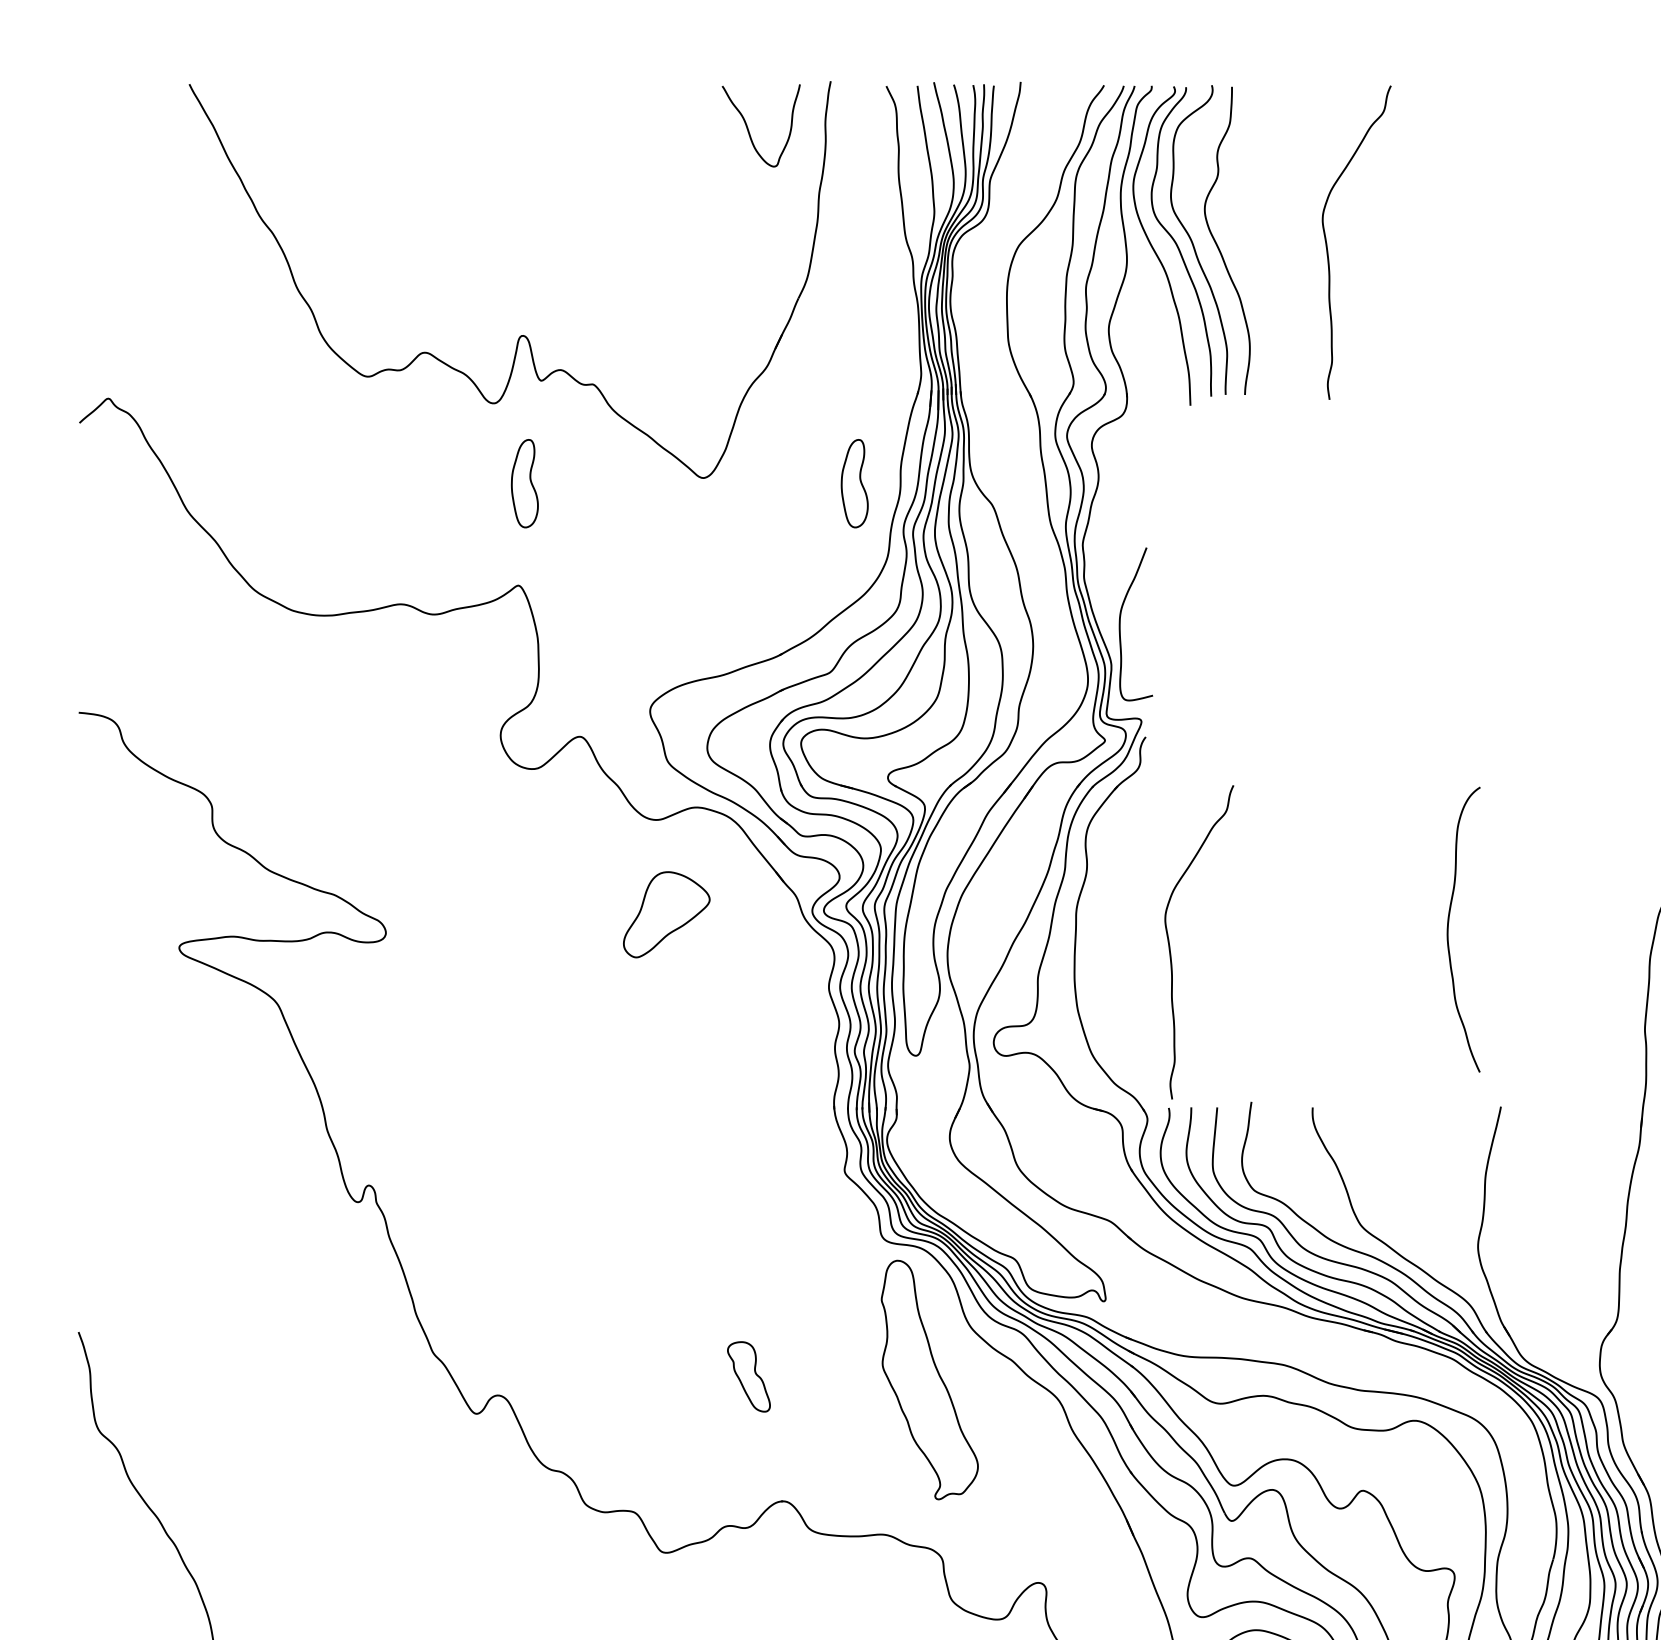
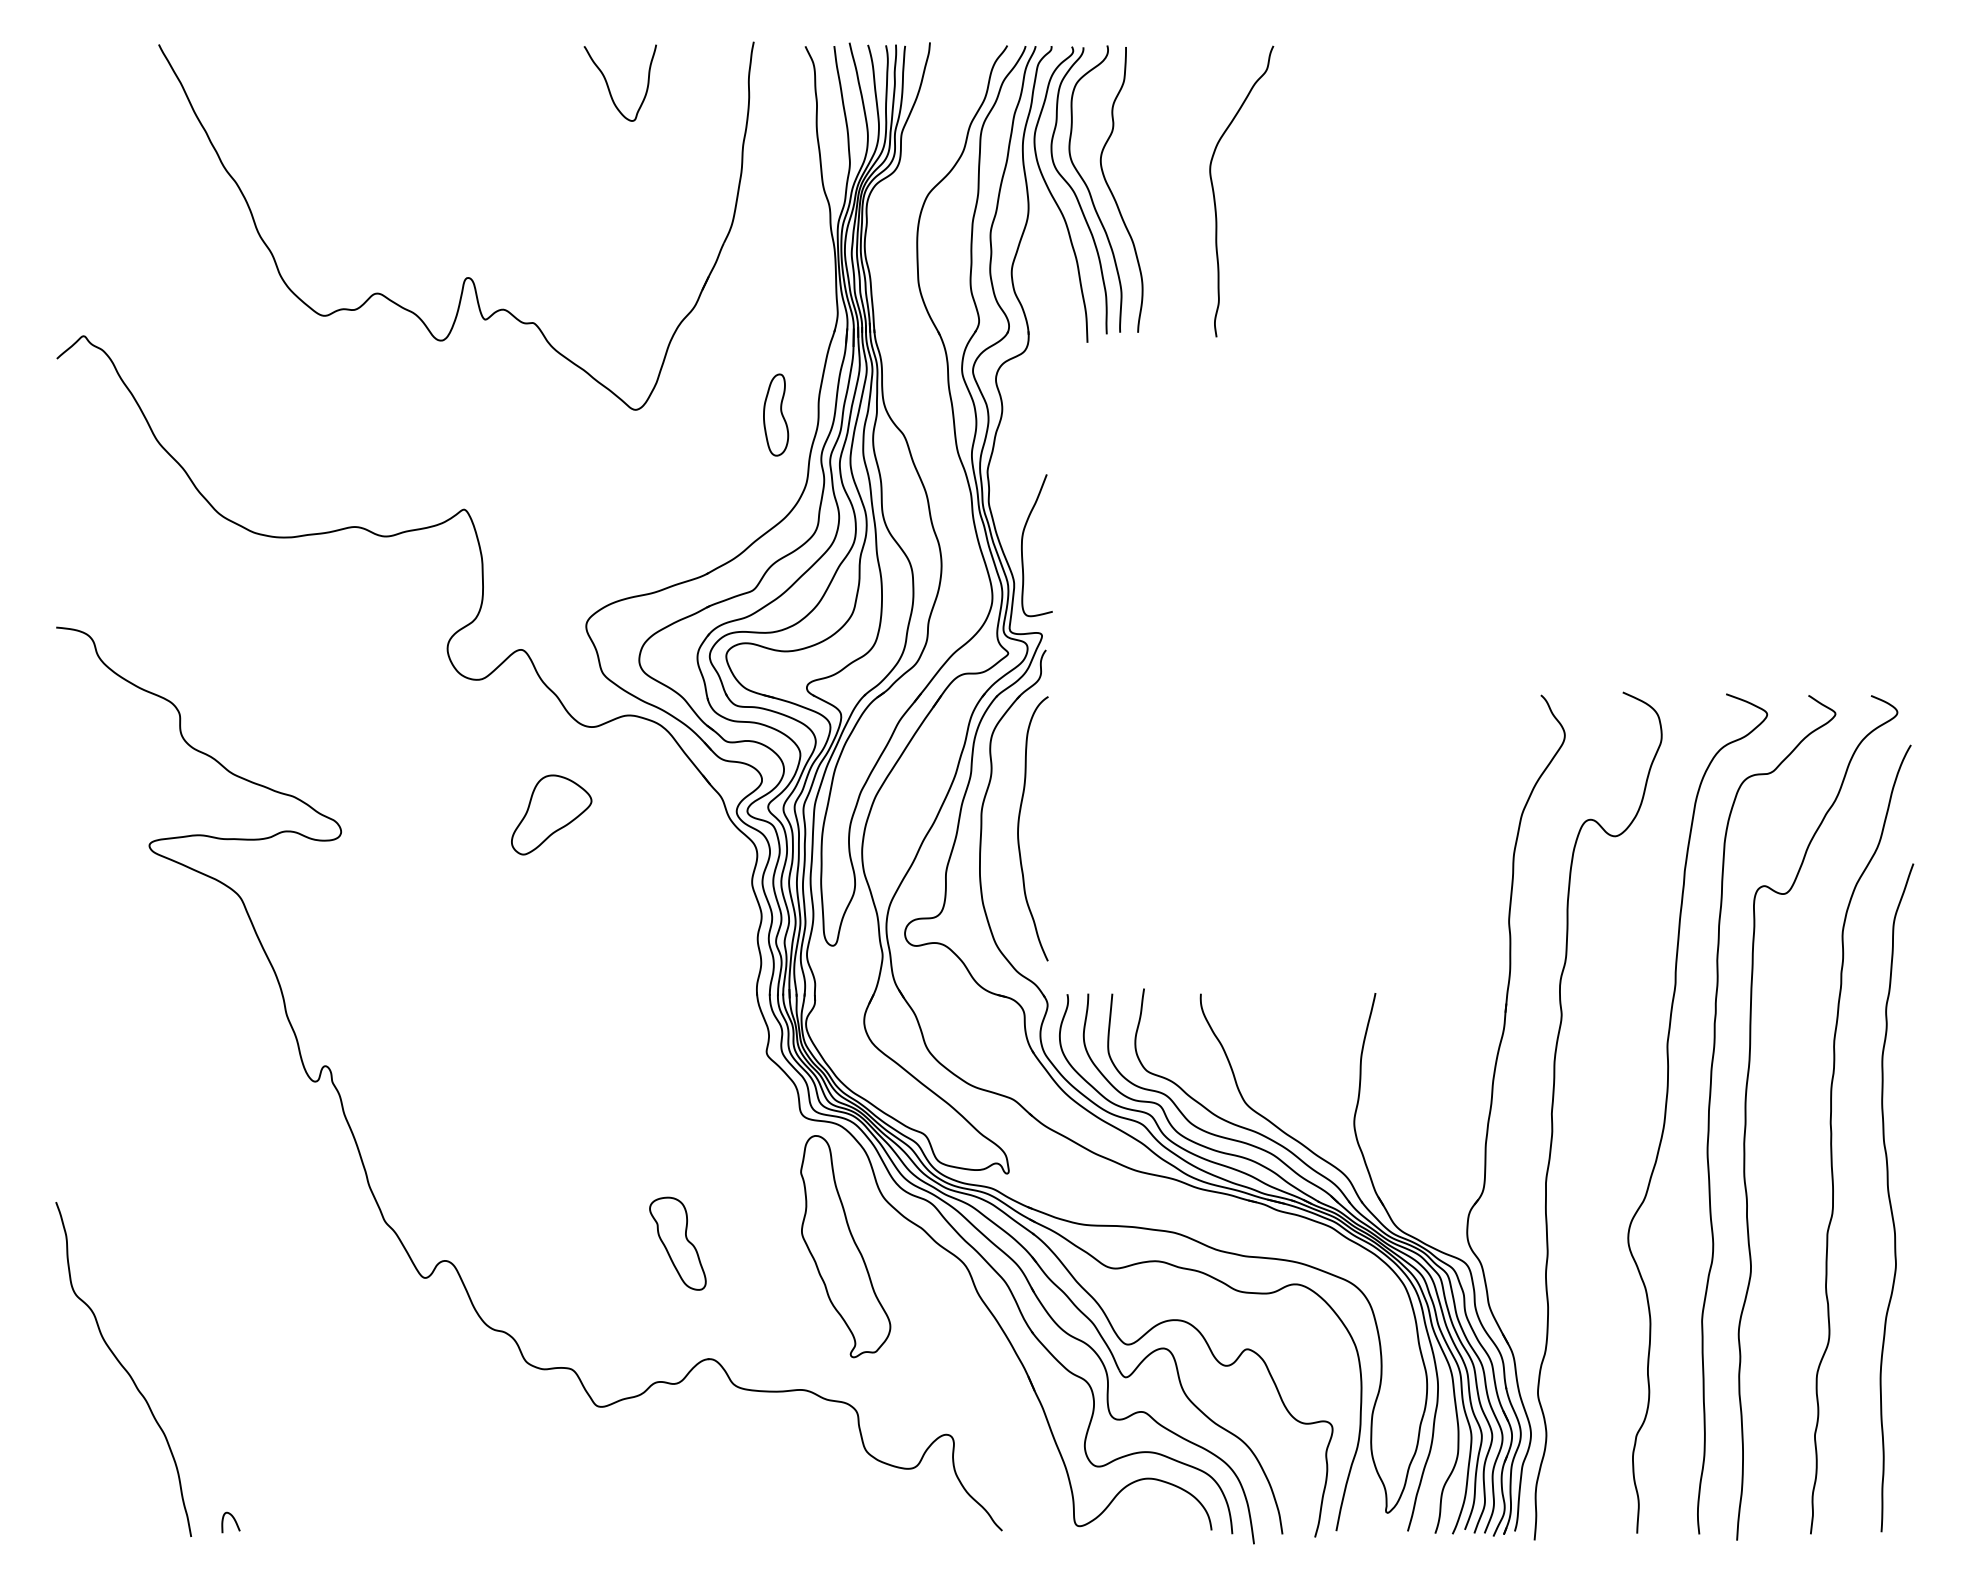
curve: (748, 127) -> (608, 84), moved
part: (525, 483) -> (470, 414), removed
part: (666, 914) -> (551, 814), moved
curve: (1449, 928) -> (1019, 827), moved
curve: (1171, 948) -> (1069, 846), removed
part: (748, 1376) -> (677, 1243), size x1.43

